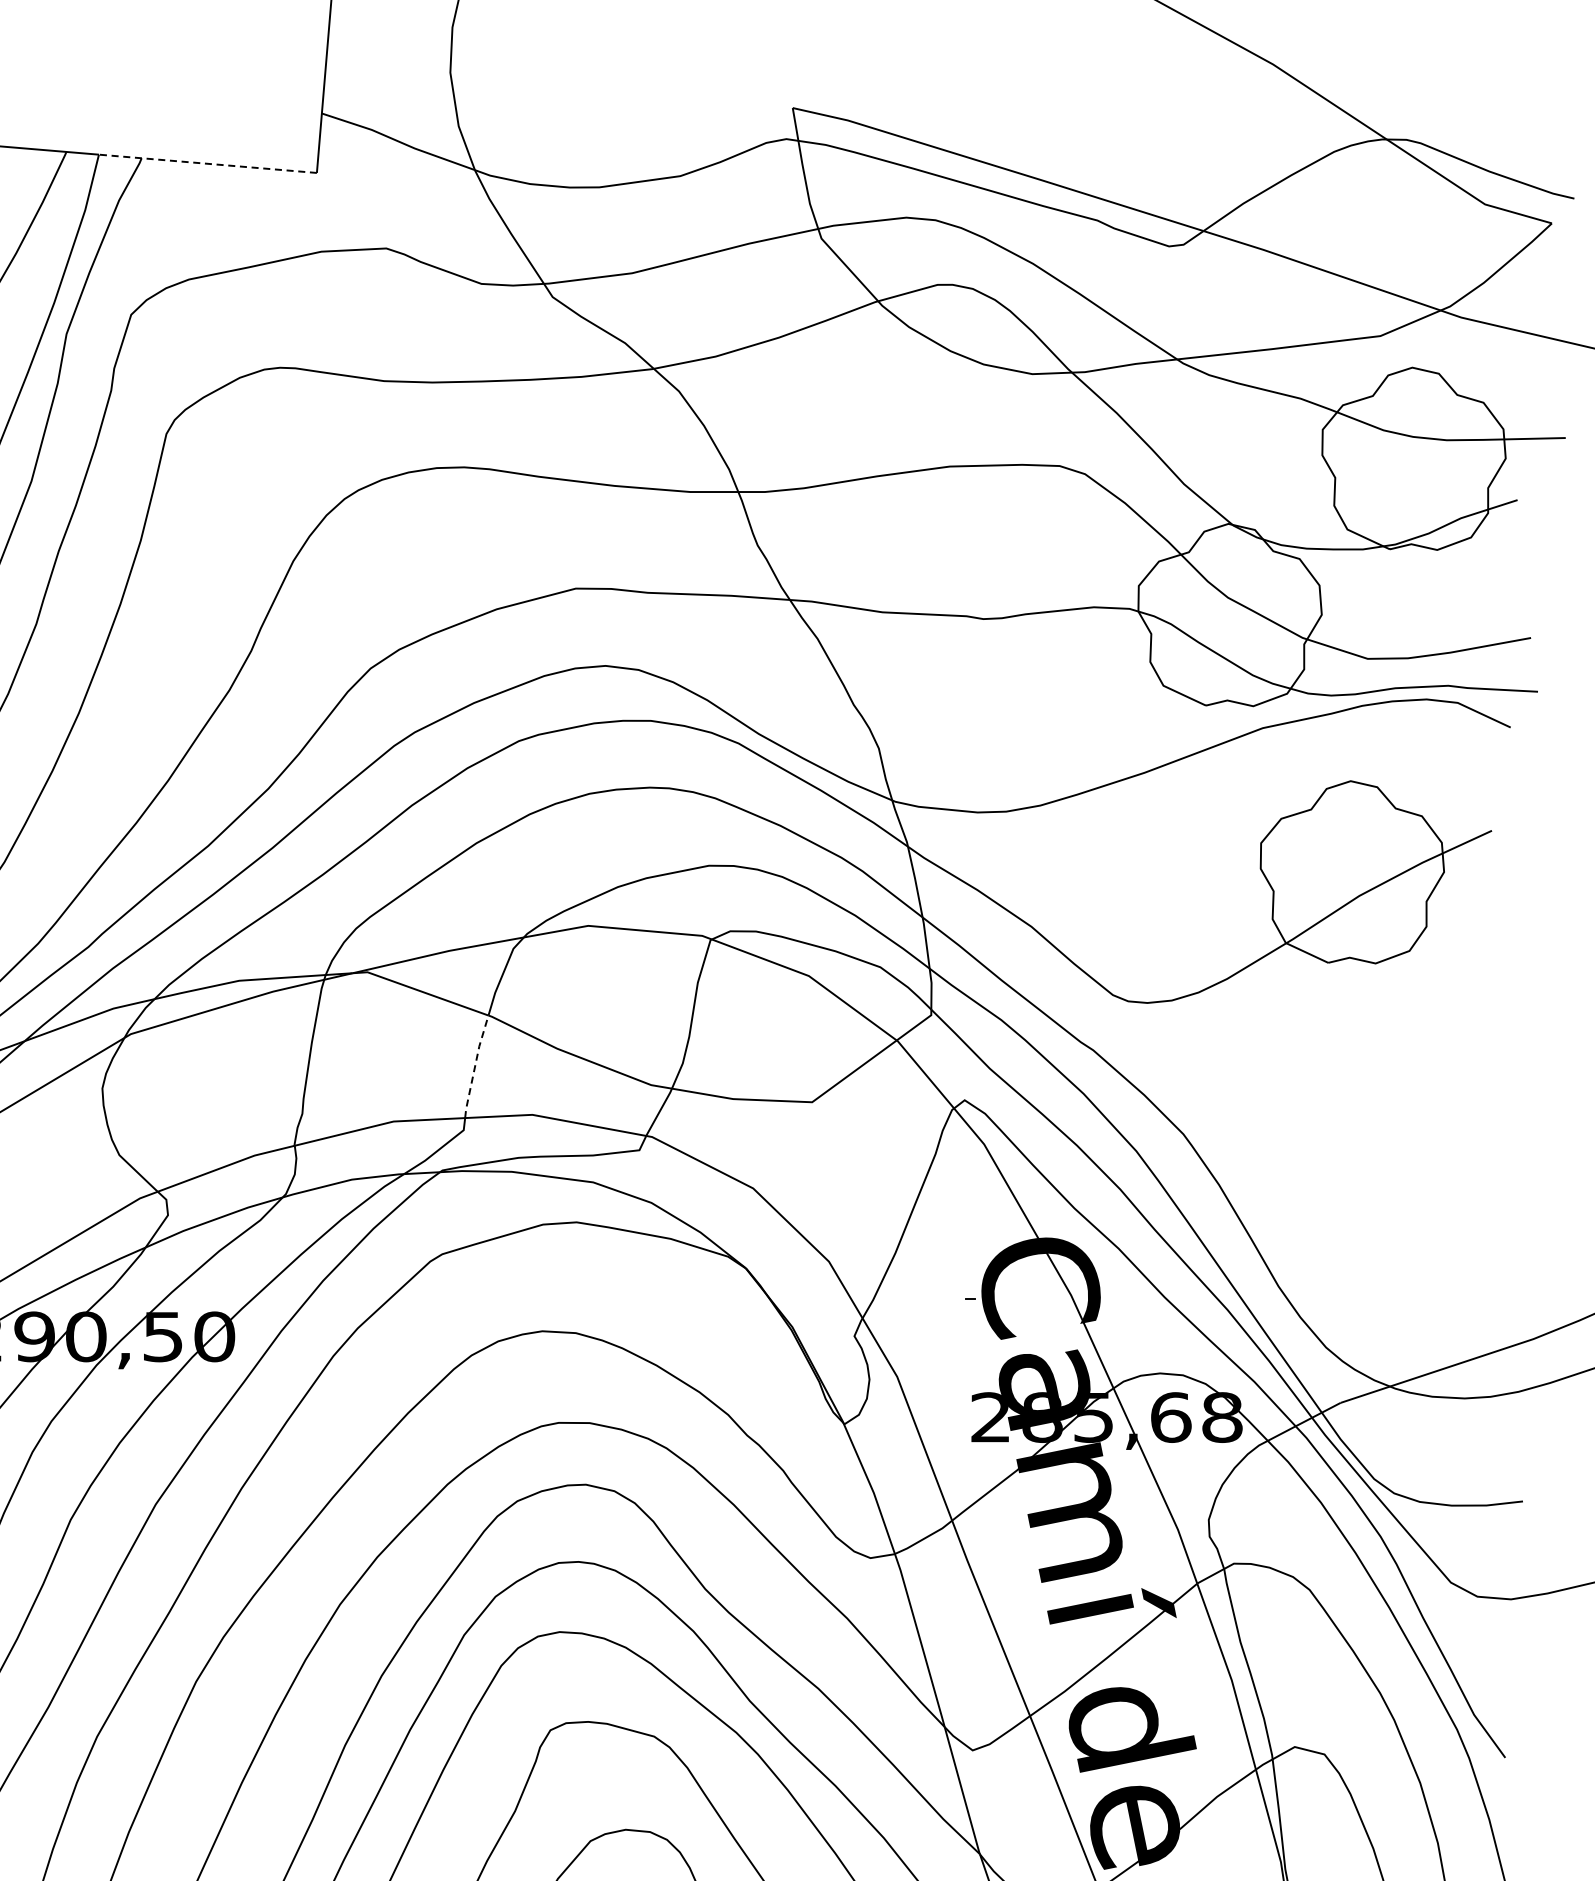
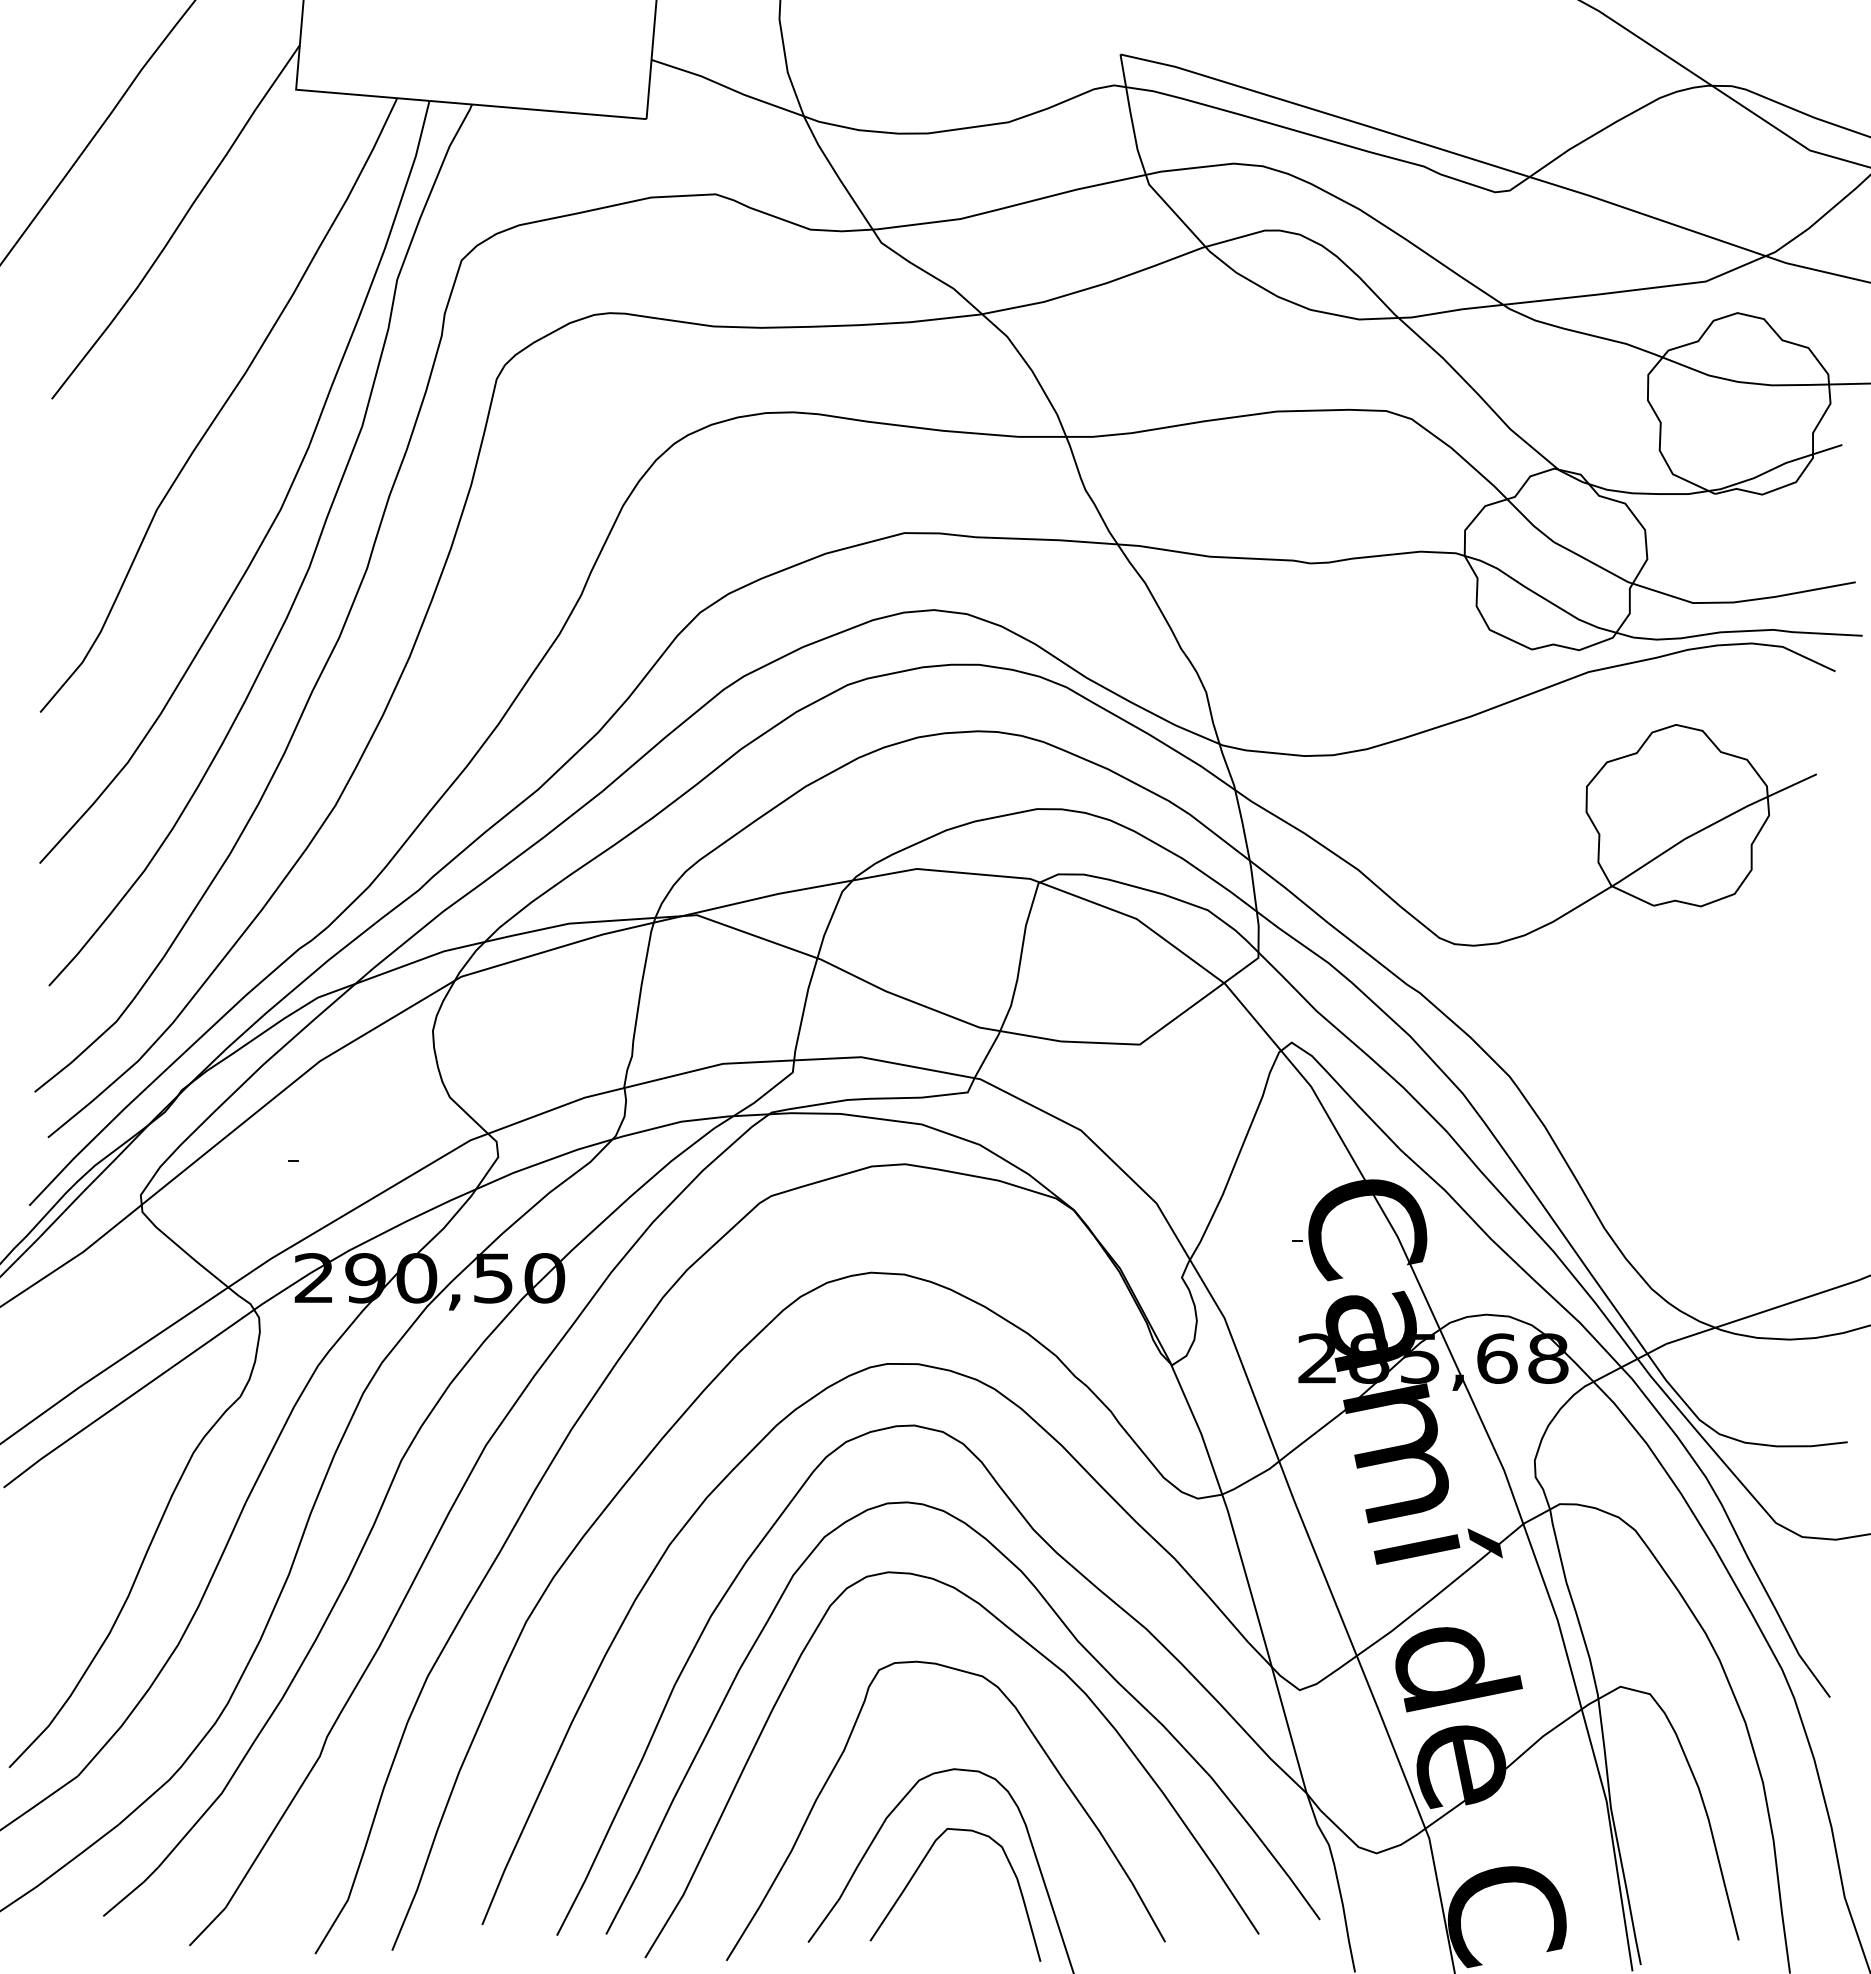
line: (208, 164) -> (538, 110), dashed -> solid
line: (475, 1066) -> (804, 1009), dashed -> solid

